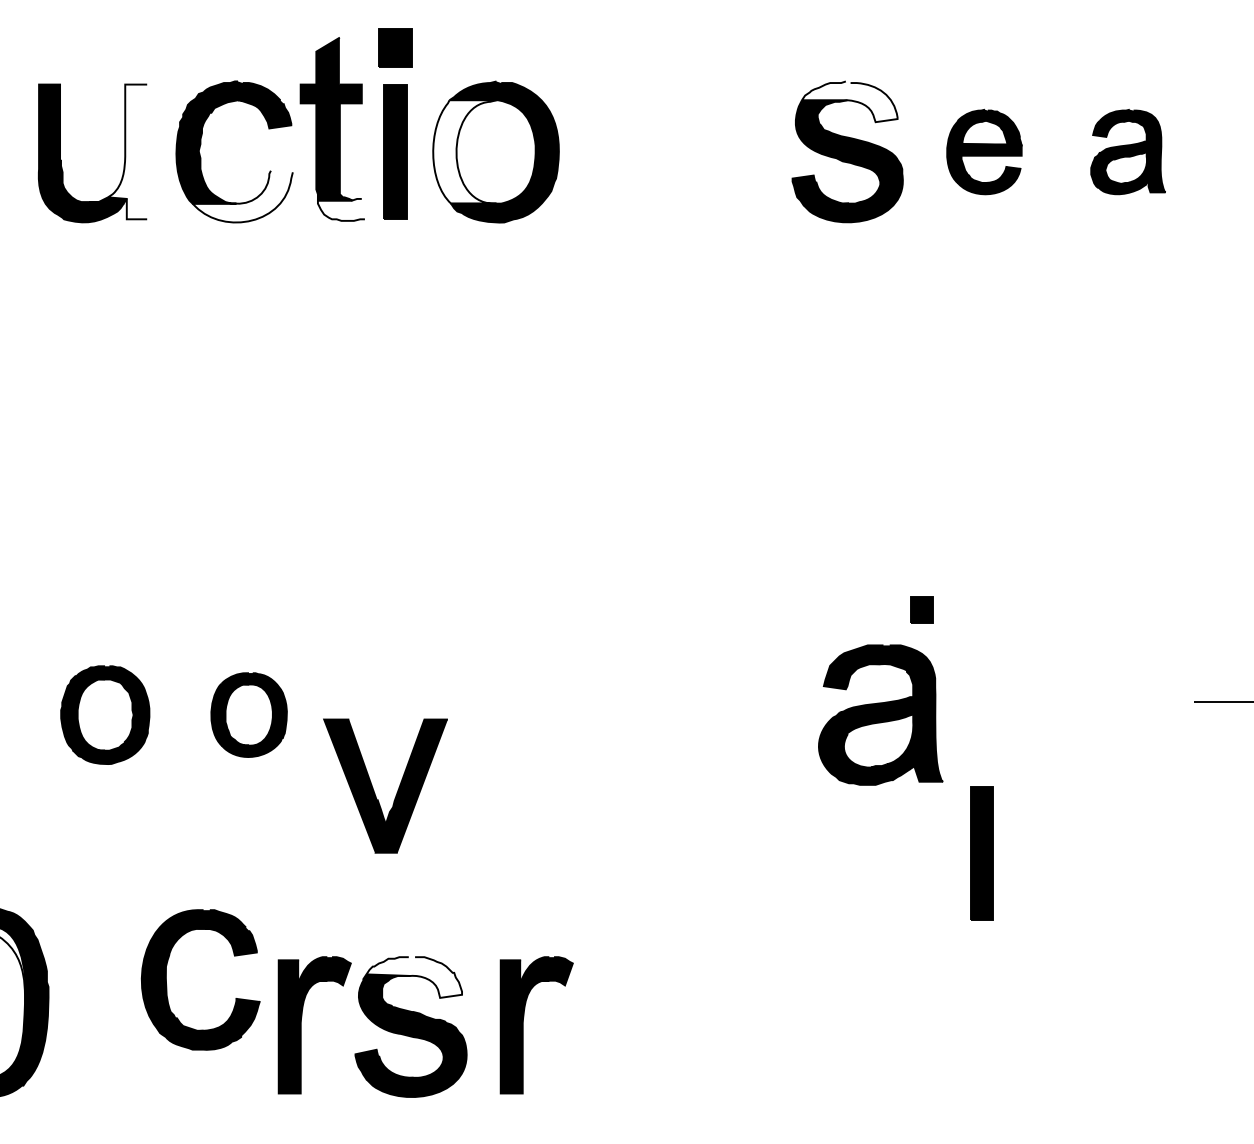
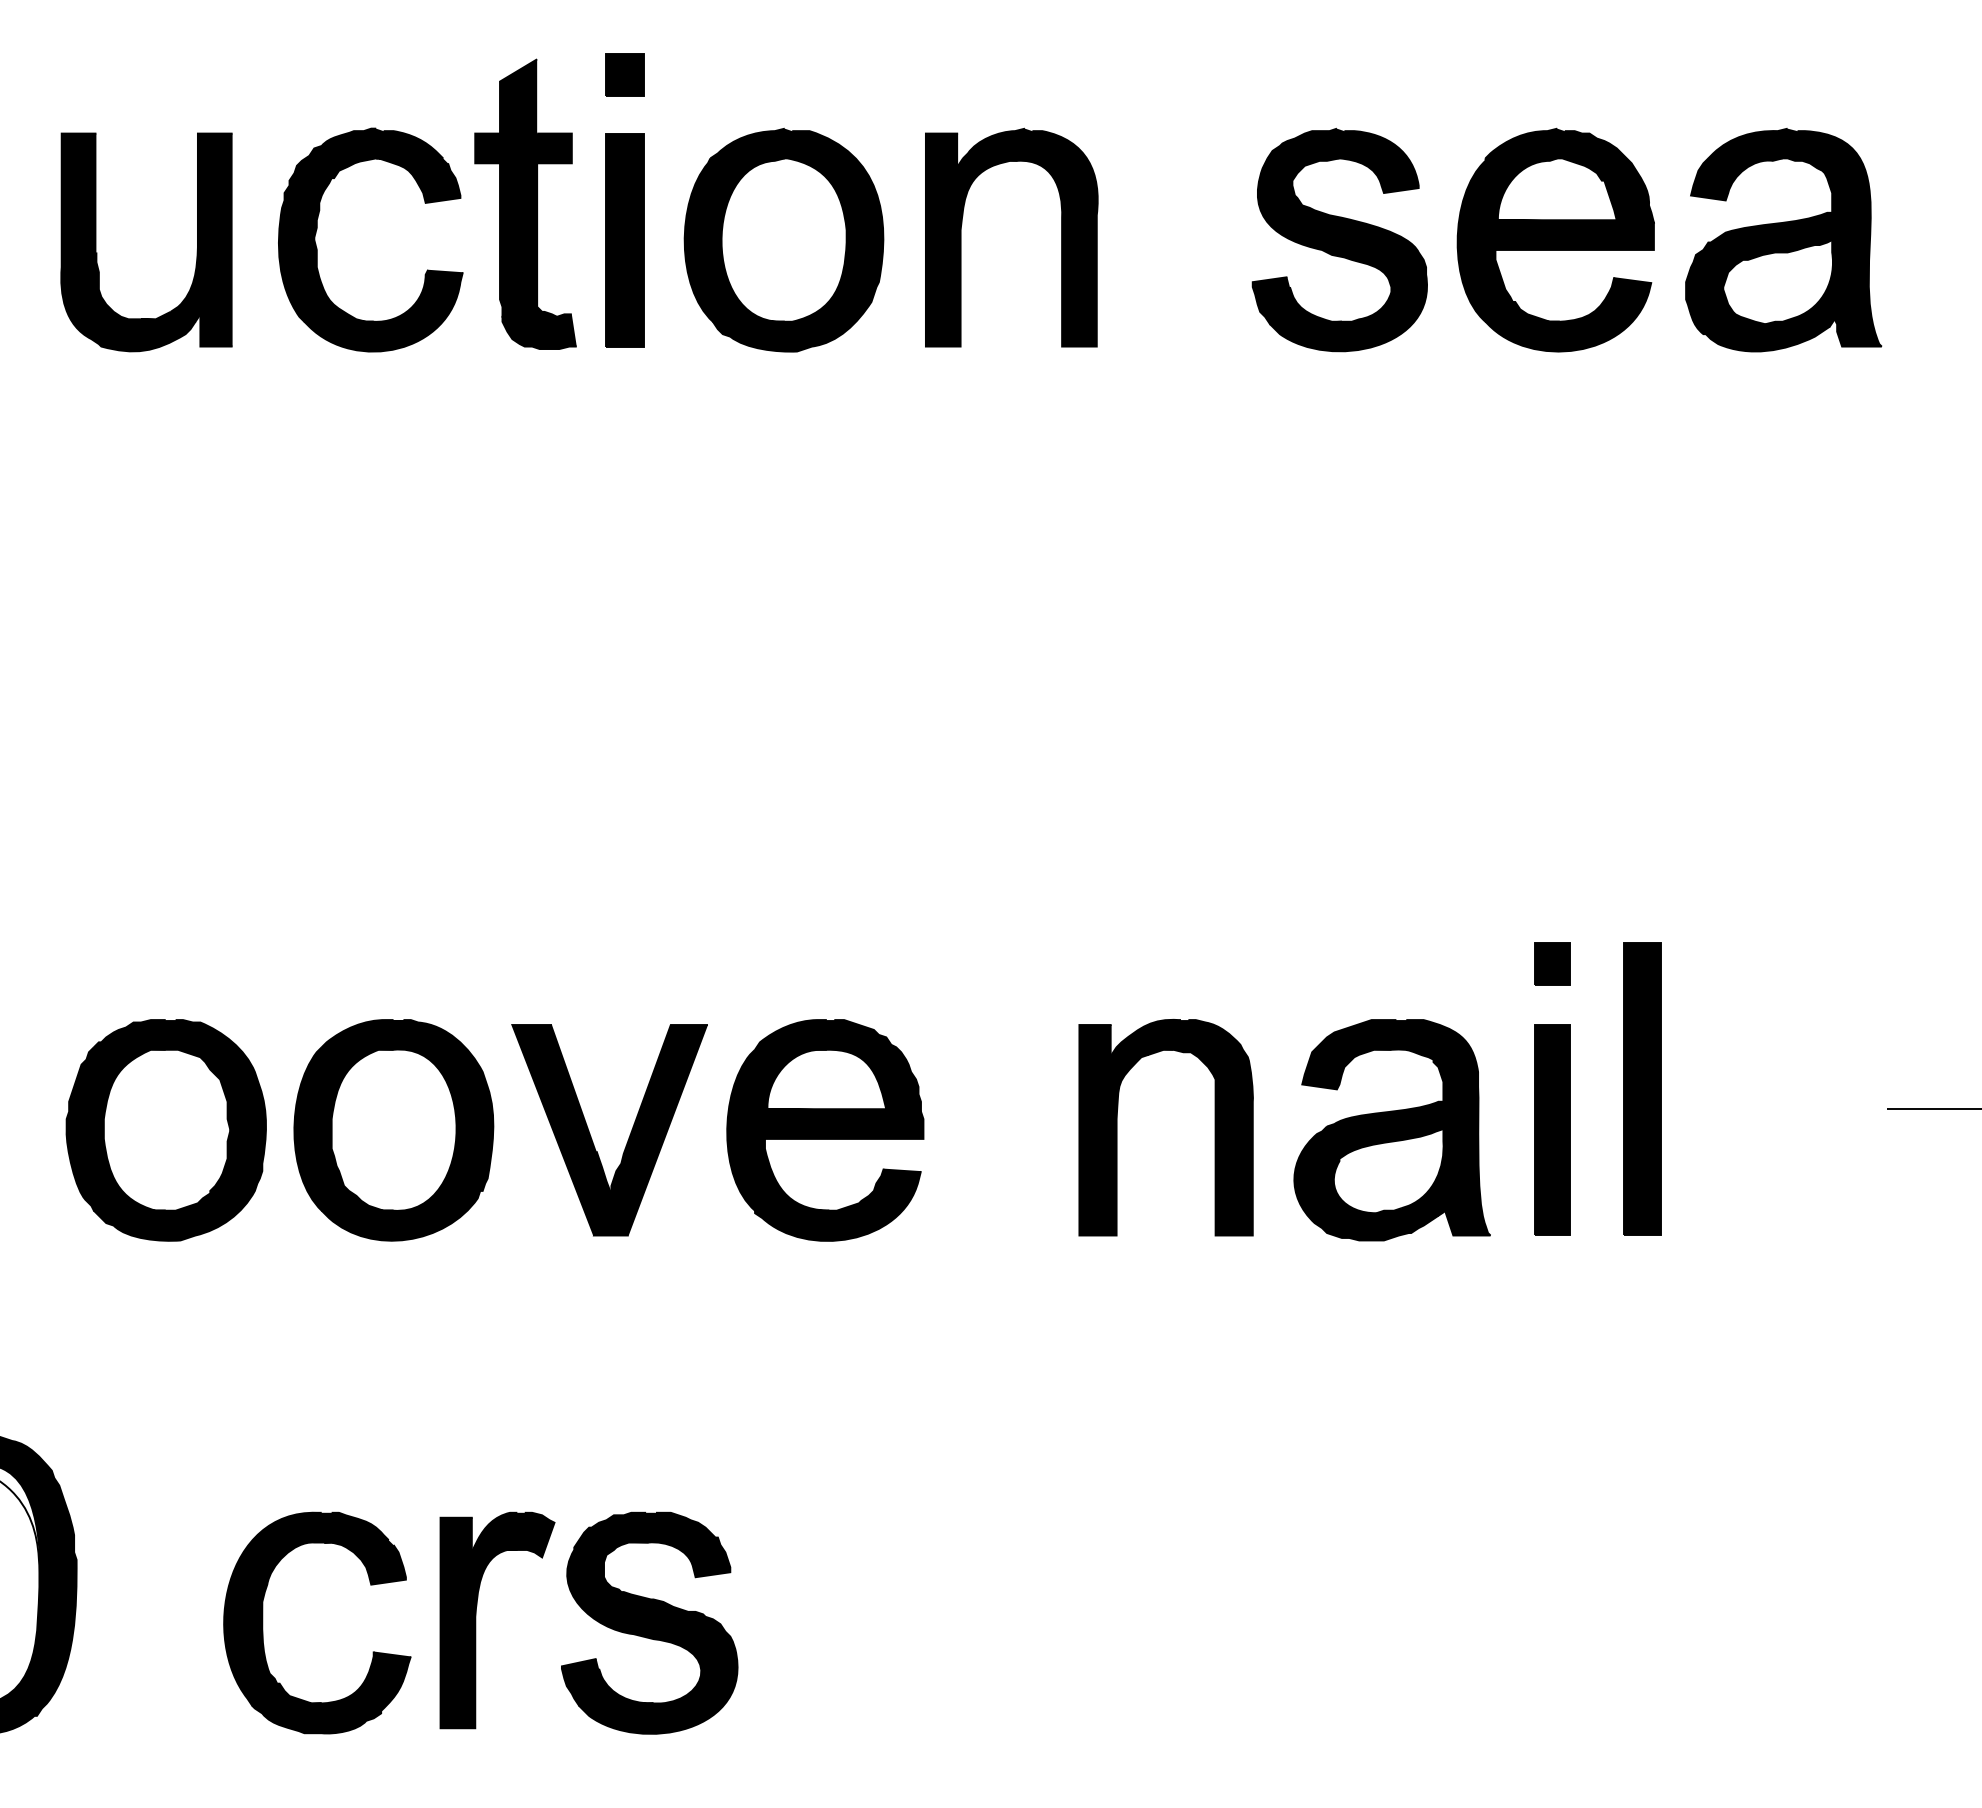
part: (395, 47) -> (625, 74), size x0.71
fill: (849, 101) -> (1342, 160), added
part: (608, 150) -> (961, 237), added
fill: (127, 151) -> (201, 239), added
fill: (464, 151) -> (734, 239), added
part: (984, 151) -> (1556, 239), size x1.67
part: (1127, 151) -> (1782, 239), size x1.67
fill: (242, 196) -> (383, 310), added
fill: (340, 209) -> (538, 331), added
part: (921, 609) -> (1551, 963), moved
part: (1039, 689) -> (1642, 1089), added
part: (707, 713) -> (1118, 1127), added
part: (105, 714) -> (166, 1129), size x1.43
part: (248, 714) -> (392, 1129), size x1.67
part: (522, 714) -> (825, 1129), added
part: (374, 790) -> (591, 1137), moved
part: (981, 853) -> (1551, 1130), moved
fill: (414, 977) -> (655, 1544), added
part: (167, 985) -> (264, 1631), moved
part: (523, 1025) -> (827, 1620), removed

